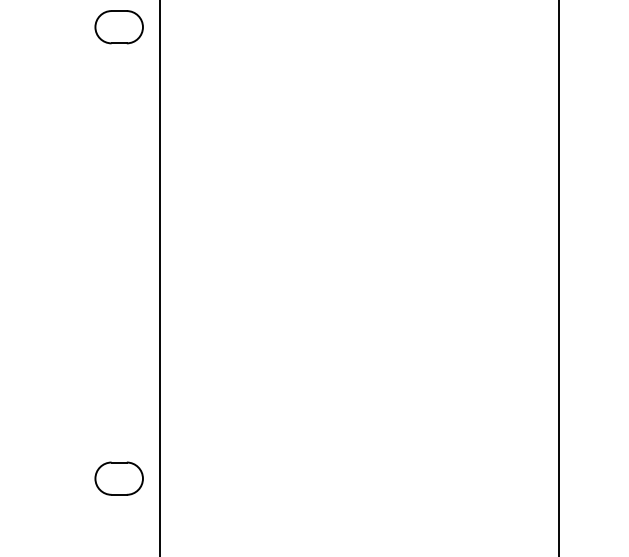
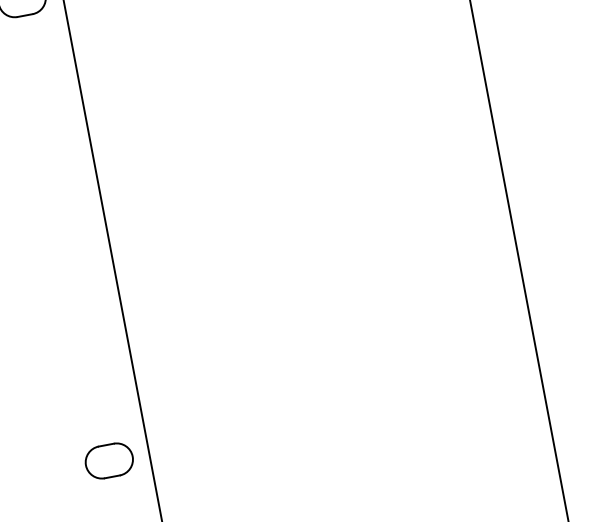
part: (118, 478) -> (108, 460), moved

